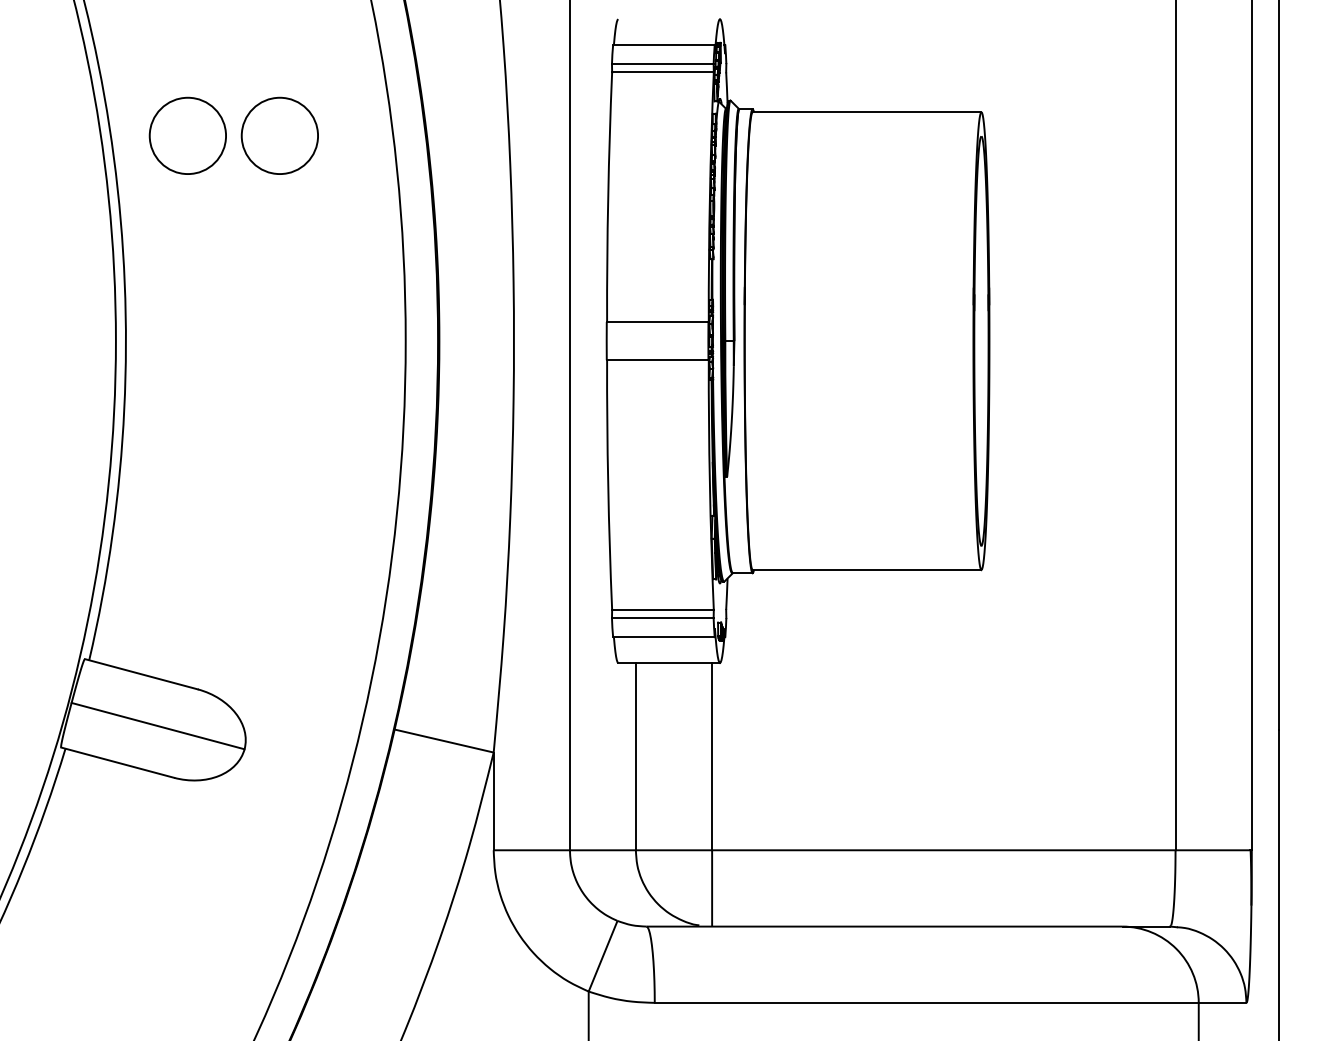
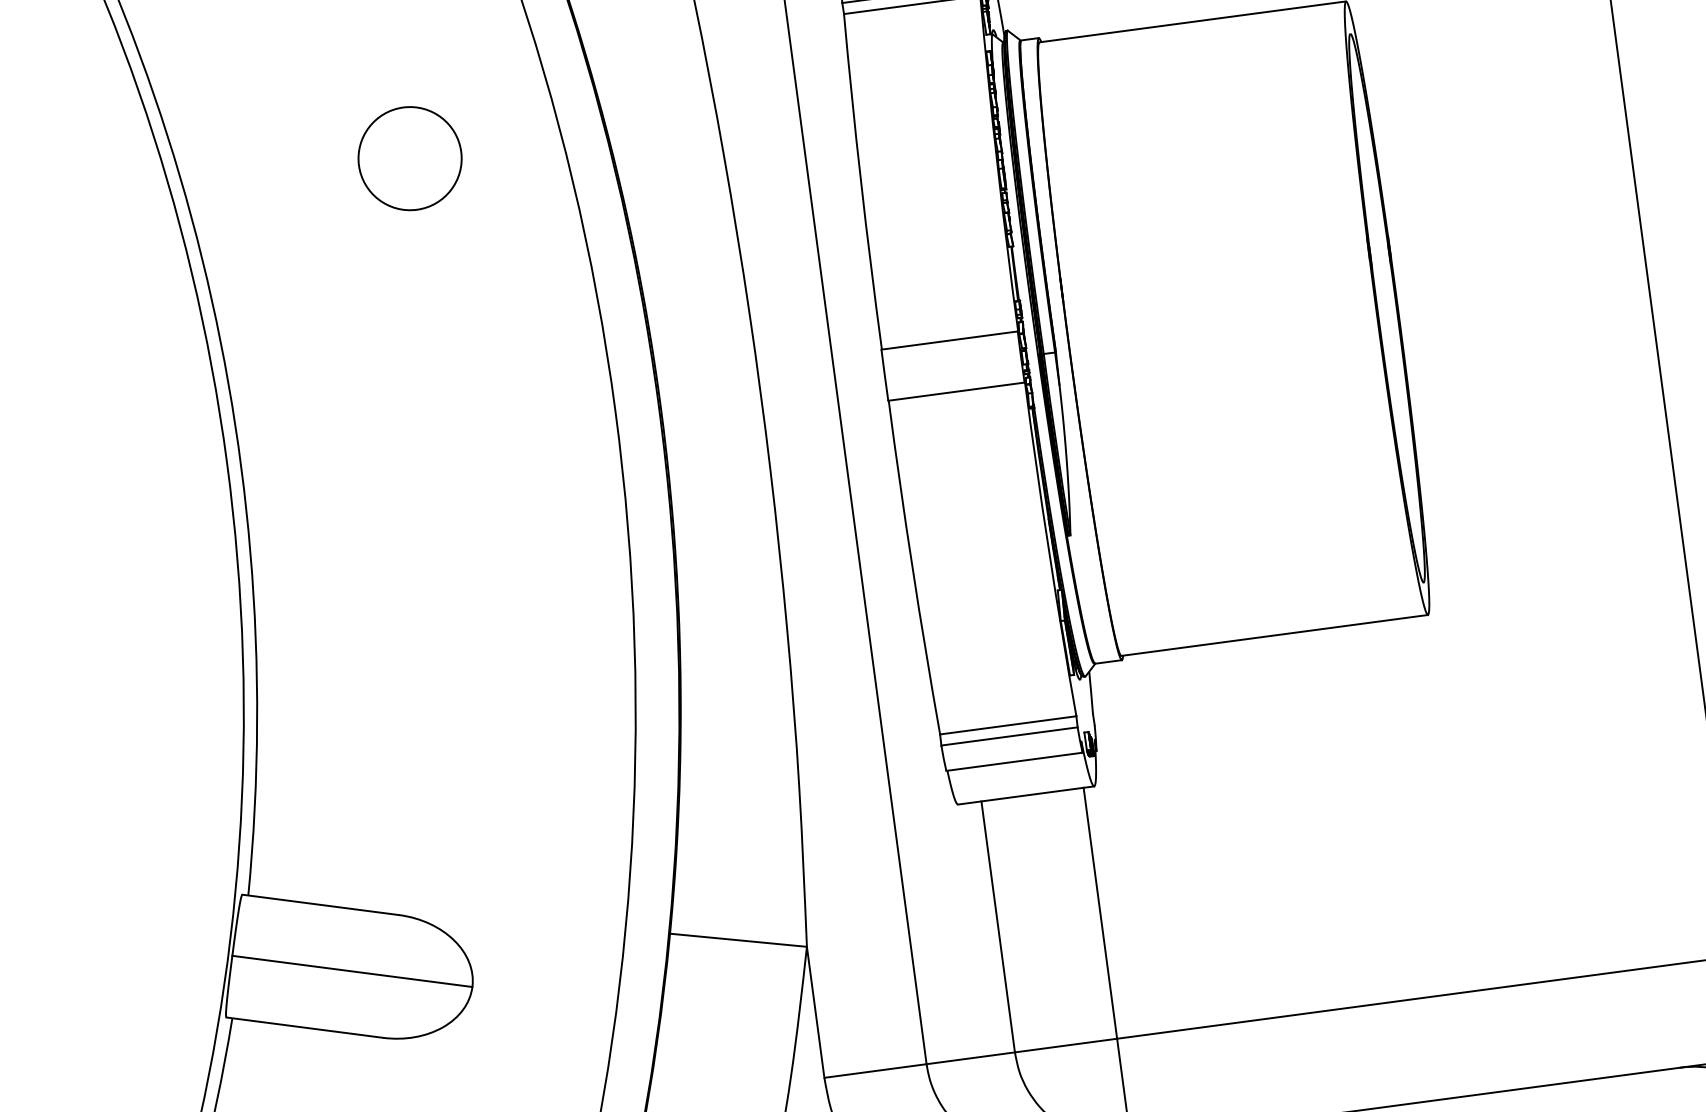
circle: (187, 135) -> (286, 174), removed

